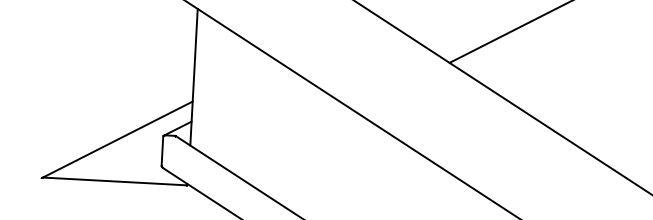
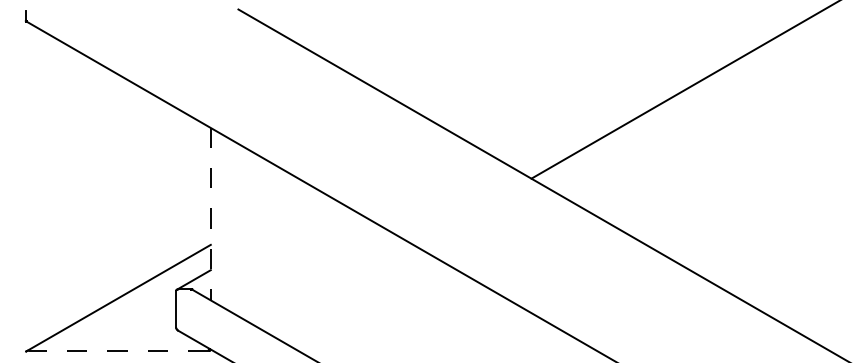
line: (193, 77) -> (210, 214), solid -> dashed
line: (115, 181) -> (118, 350), solid -> dashed

